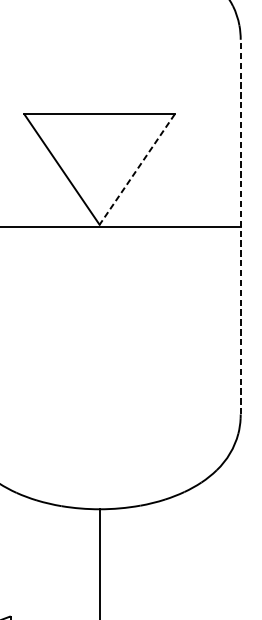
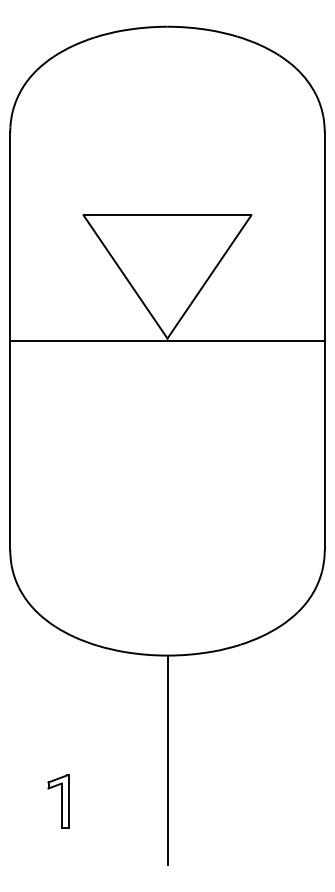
line: (137, 169) -> (209, 277), dashed -> solid
line: (240, 227) -> (324, 341), dashed -> solid

